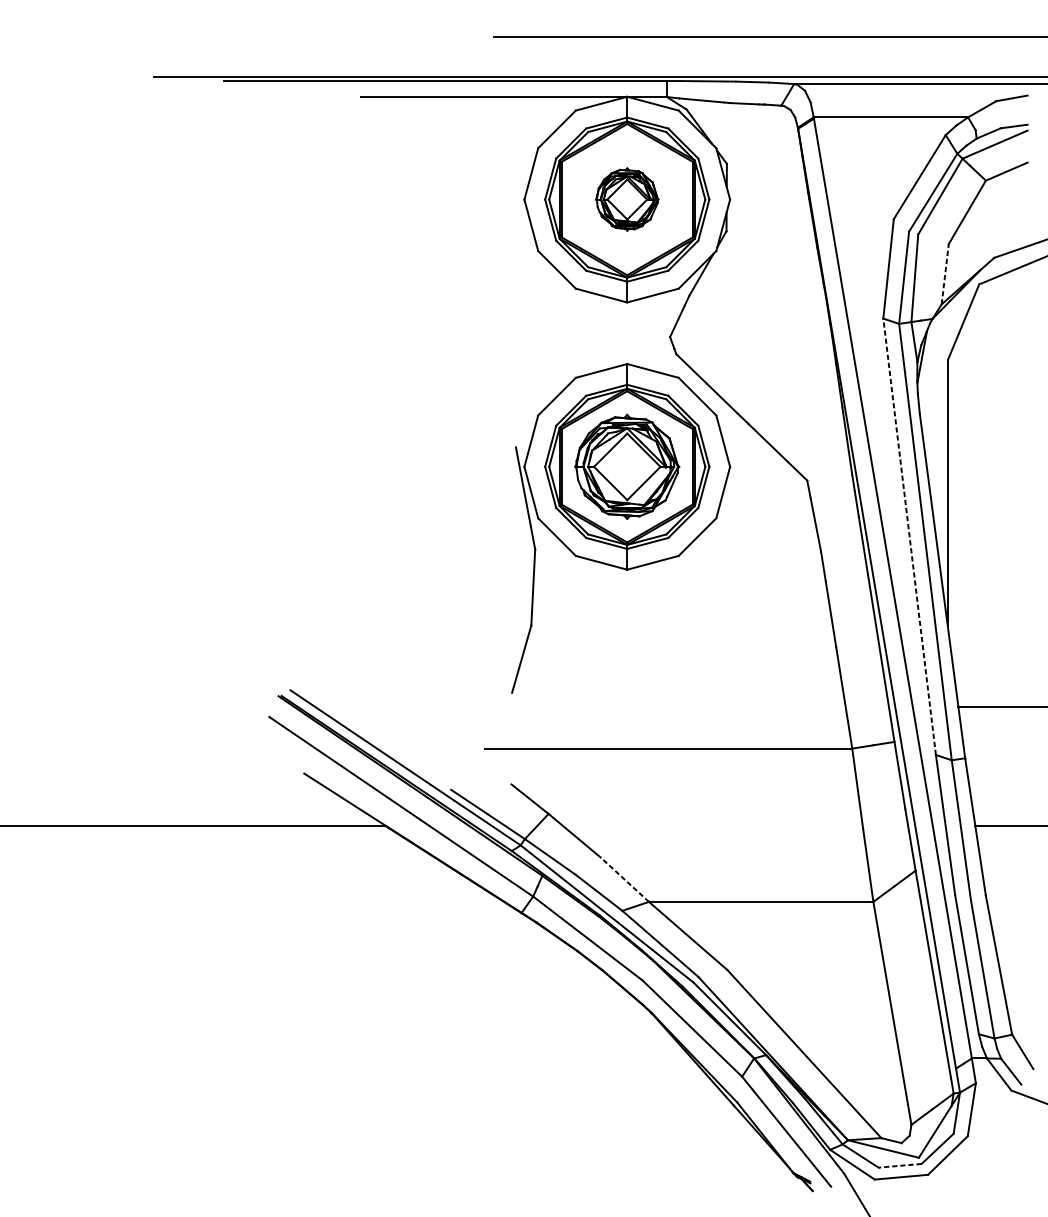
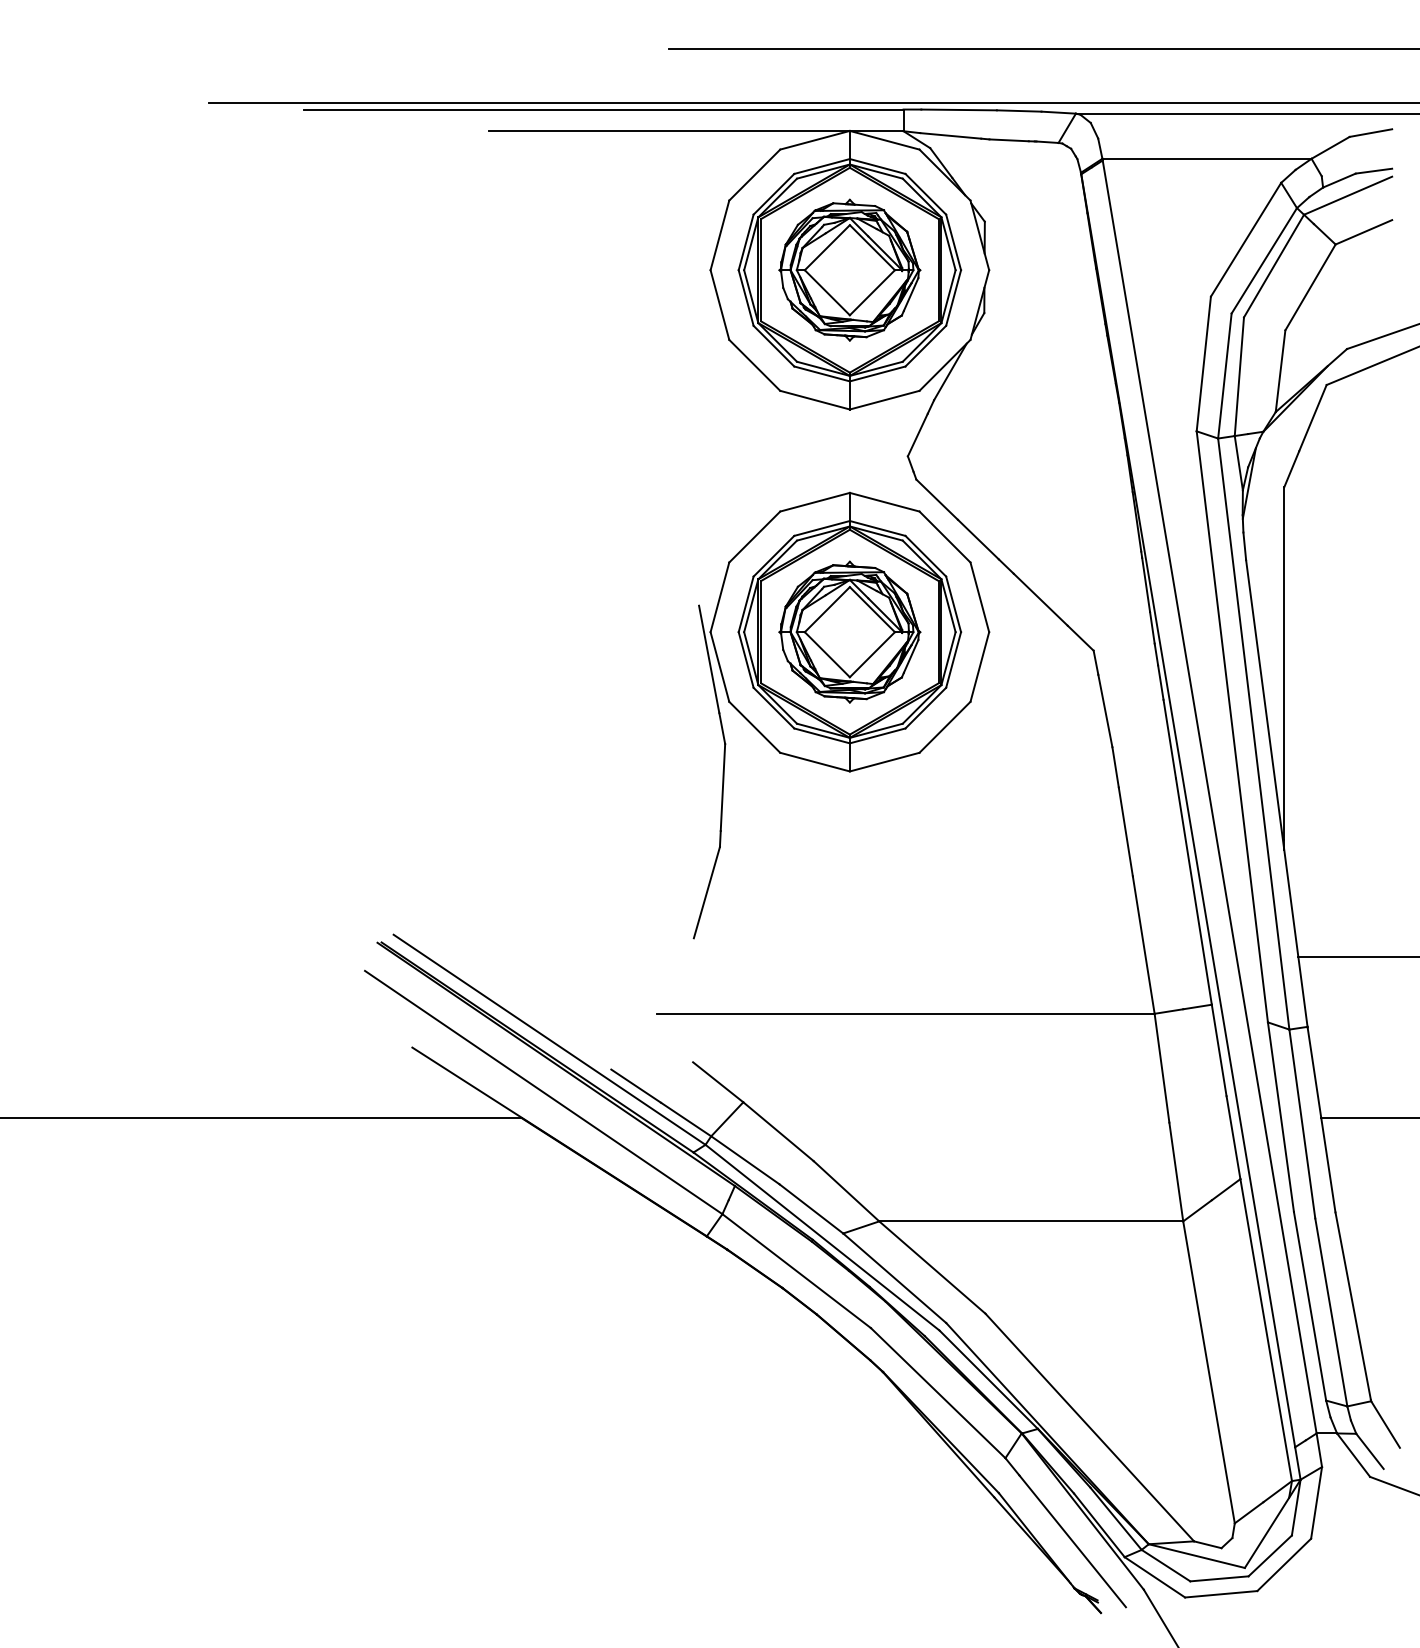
part: (626, 199) -> (849, 269), size x1.67
line: (945, 273) -> (1280, 370), dashed -> solid
line: (909, 536) -> (1232, 726), dashed -> solid
line: (624, 879) -> (846, 1191), dashed -> solid
line: (899, 1165) -> (1218, 1578), dashed -> solid

